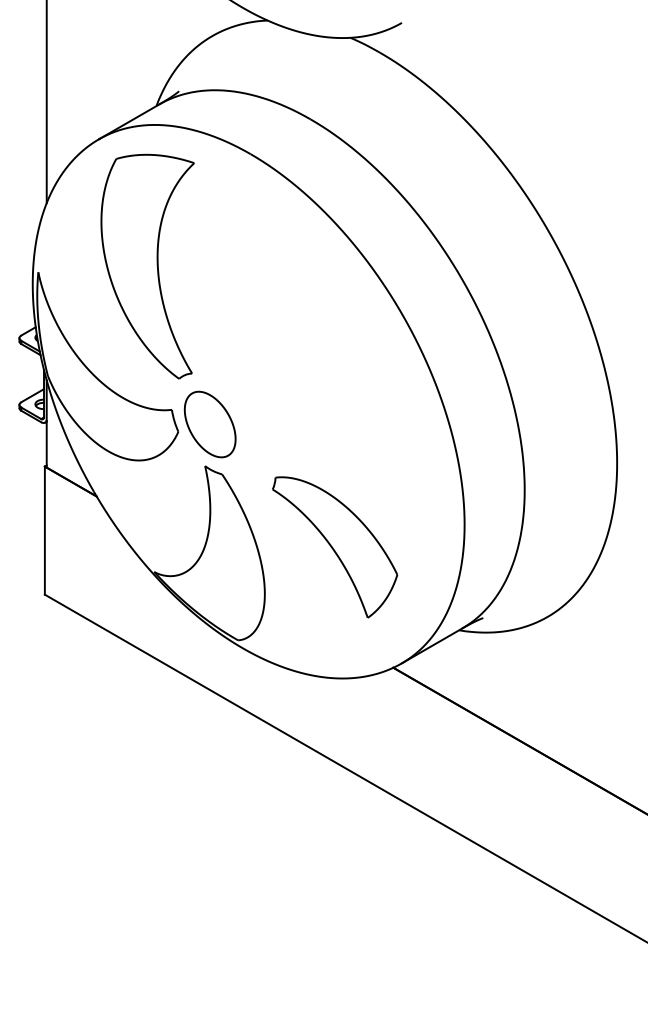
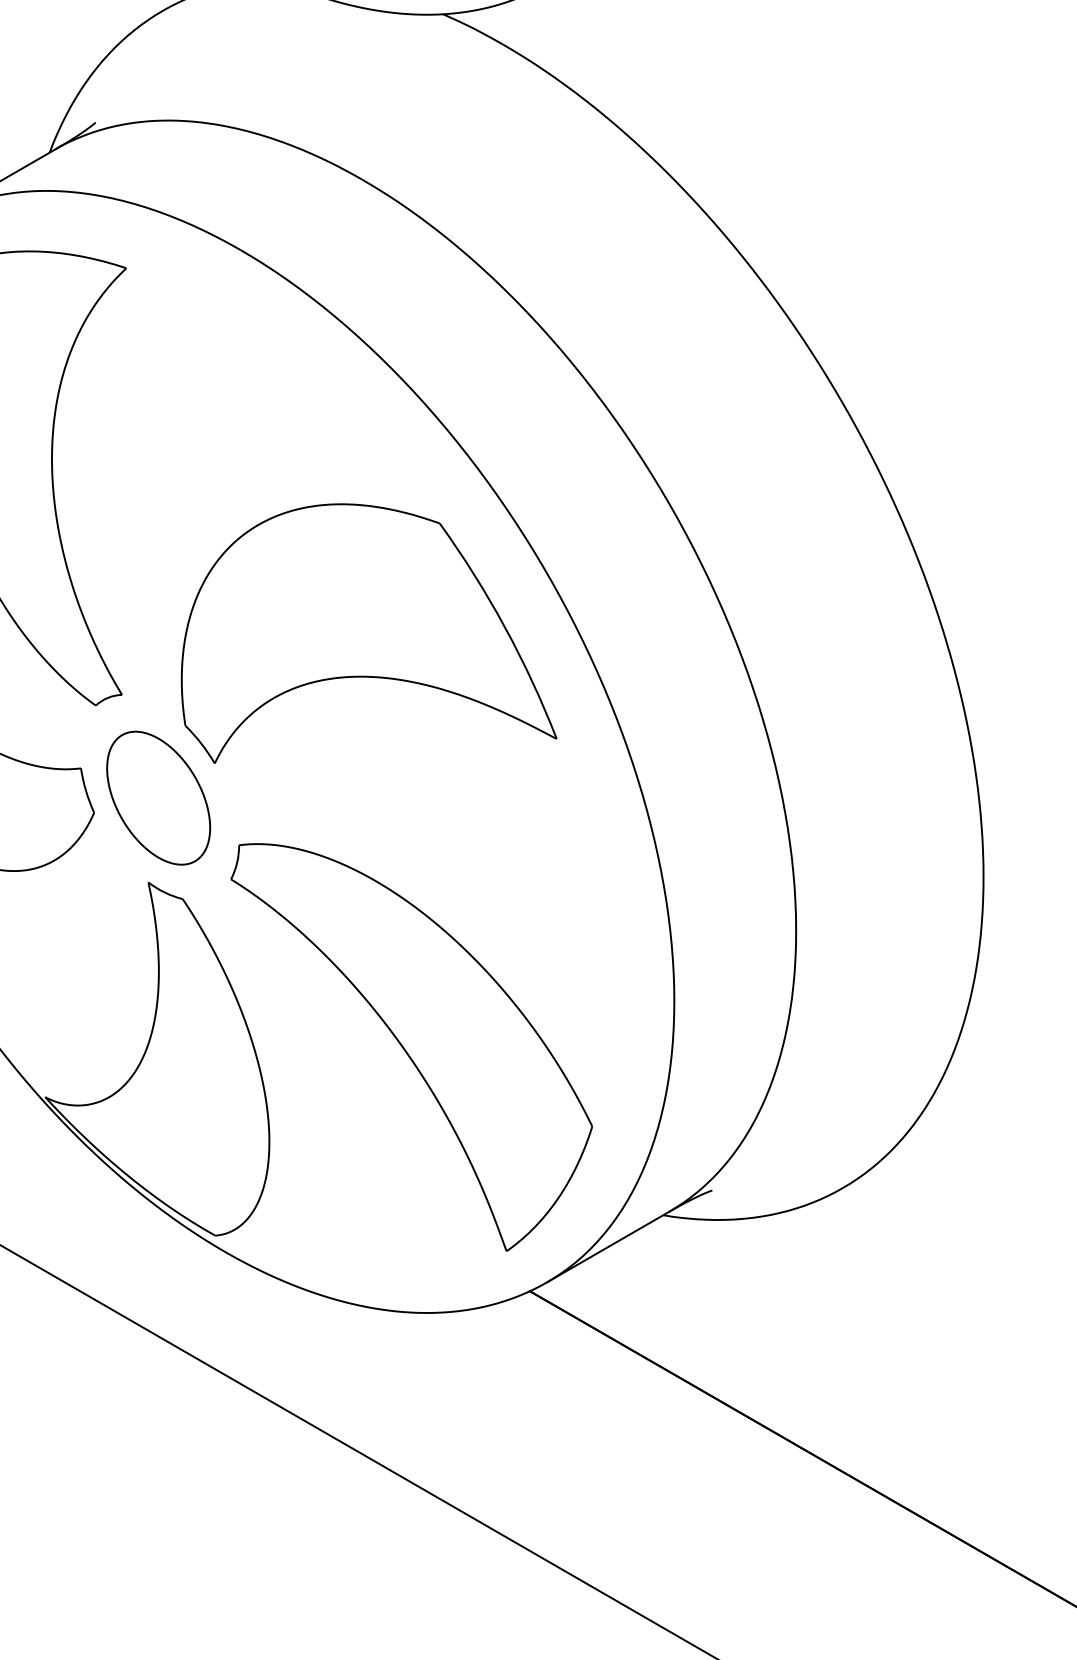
part: (313, 342) -> (368, 631), added
part: (334, 547) -> (410, 1047), size x1.43

